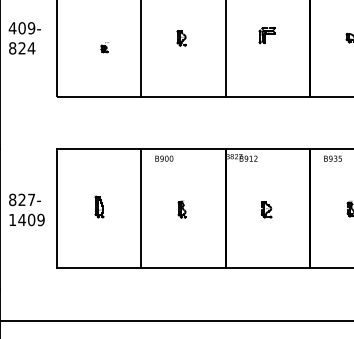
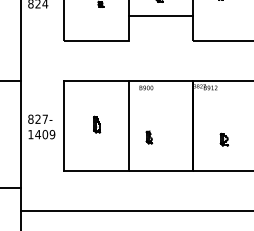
line: (183, 96) -> (161, 16), moved
part: (181, 209) -> (148, 137), moved
part: (266, 209) -> (224, 139), moved

